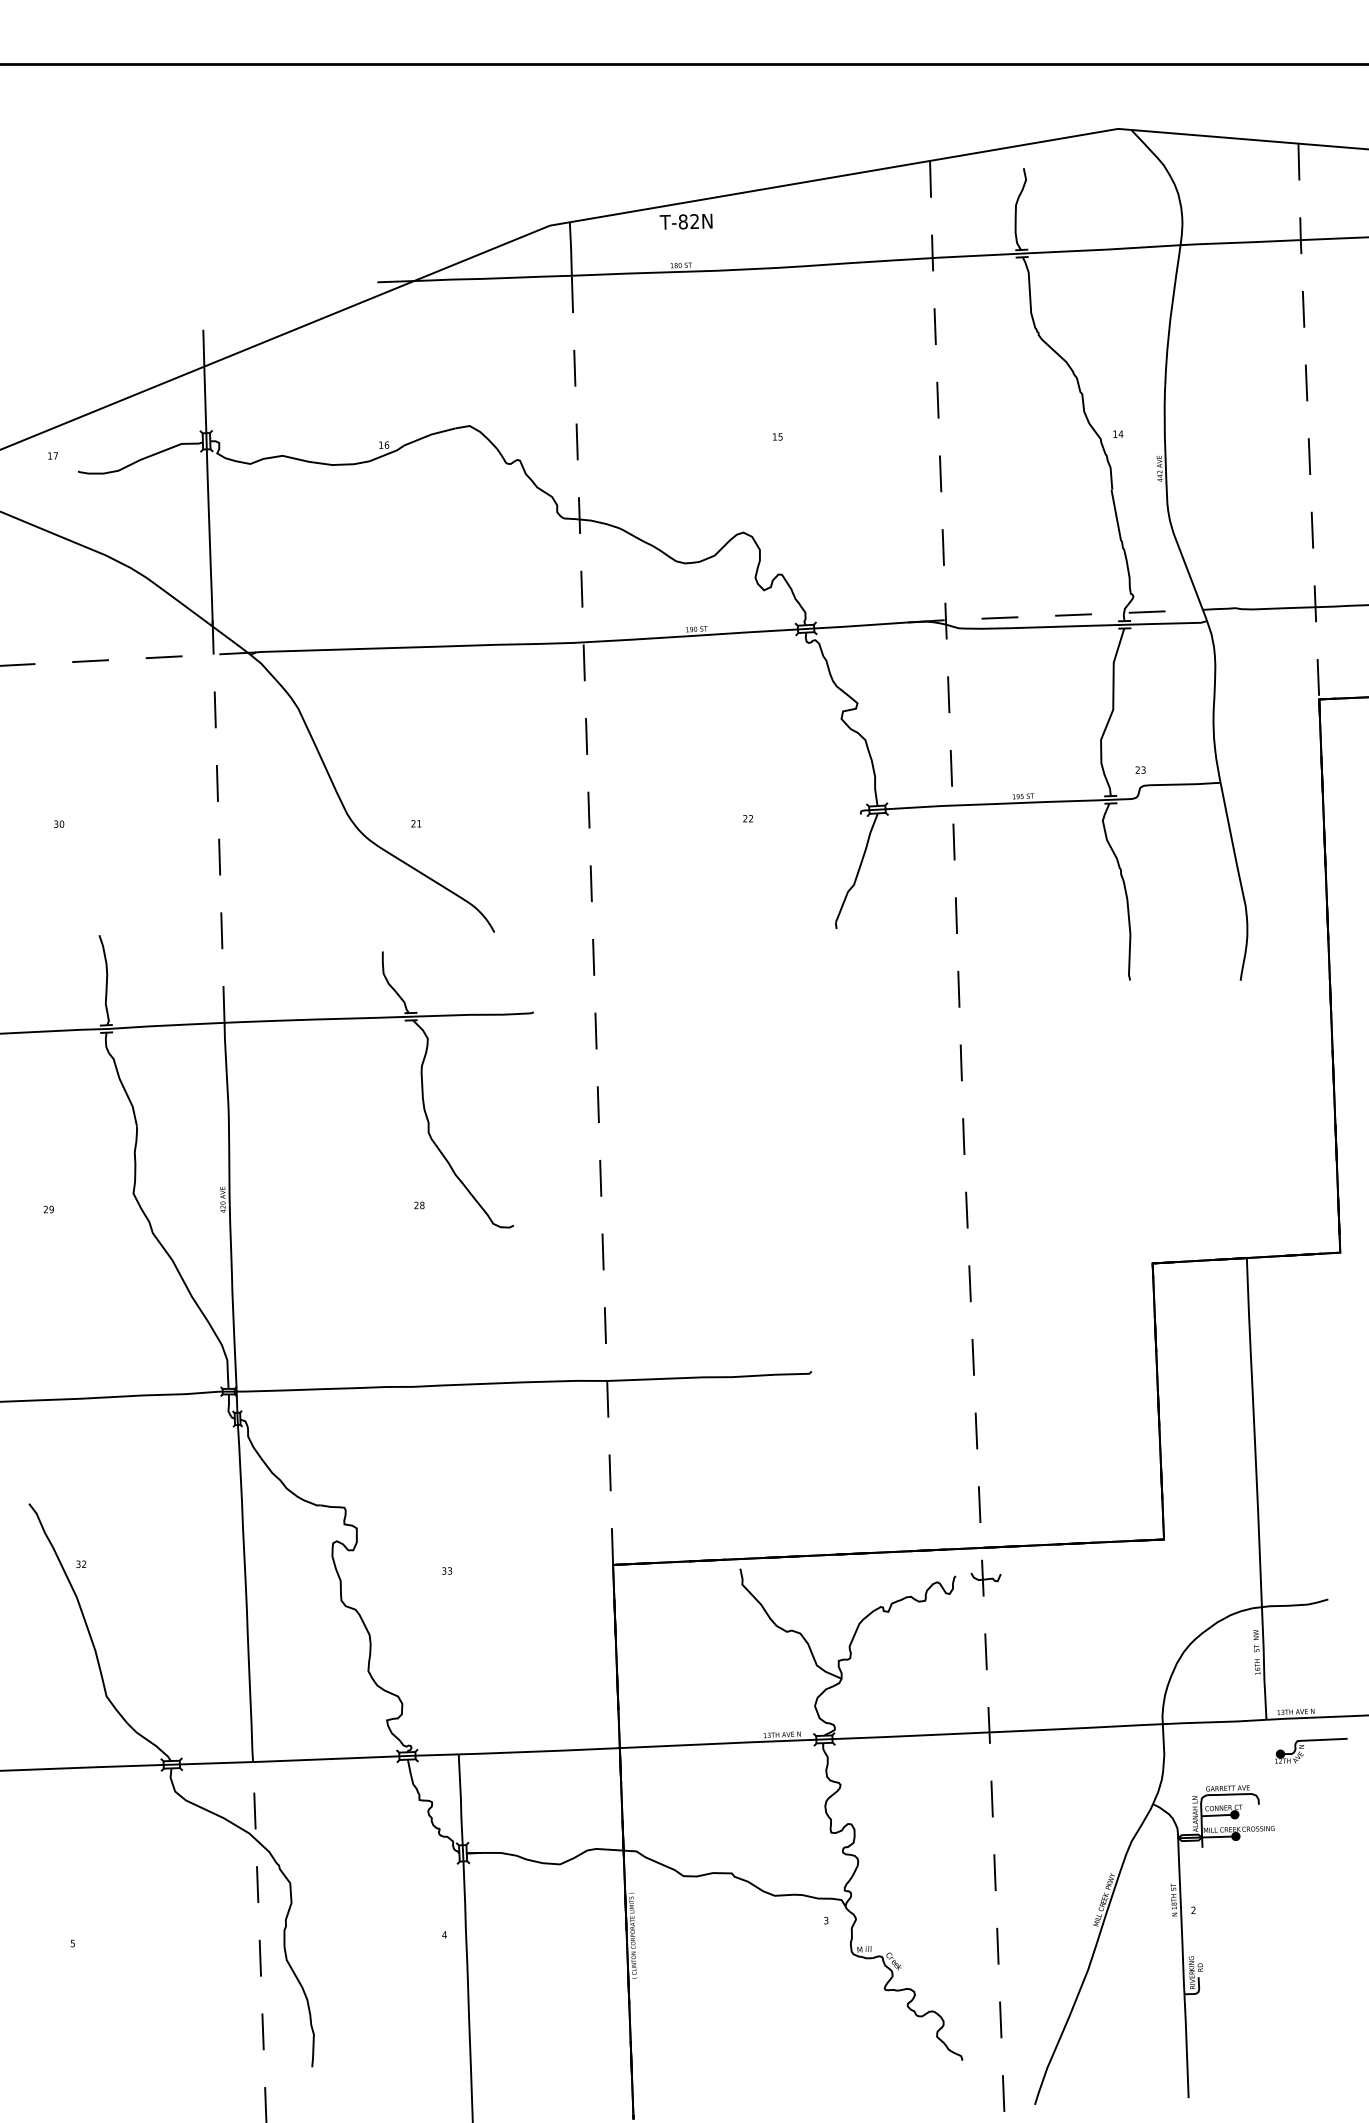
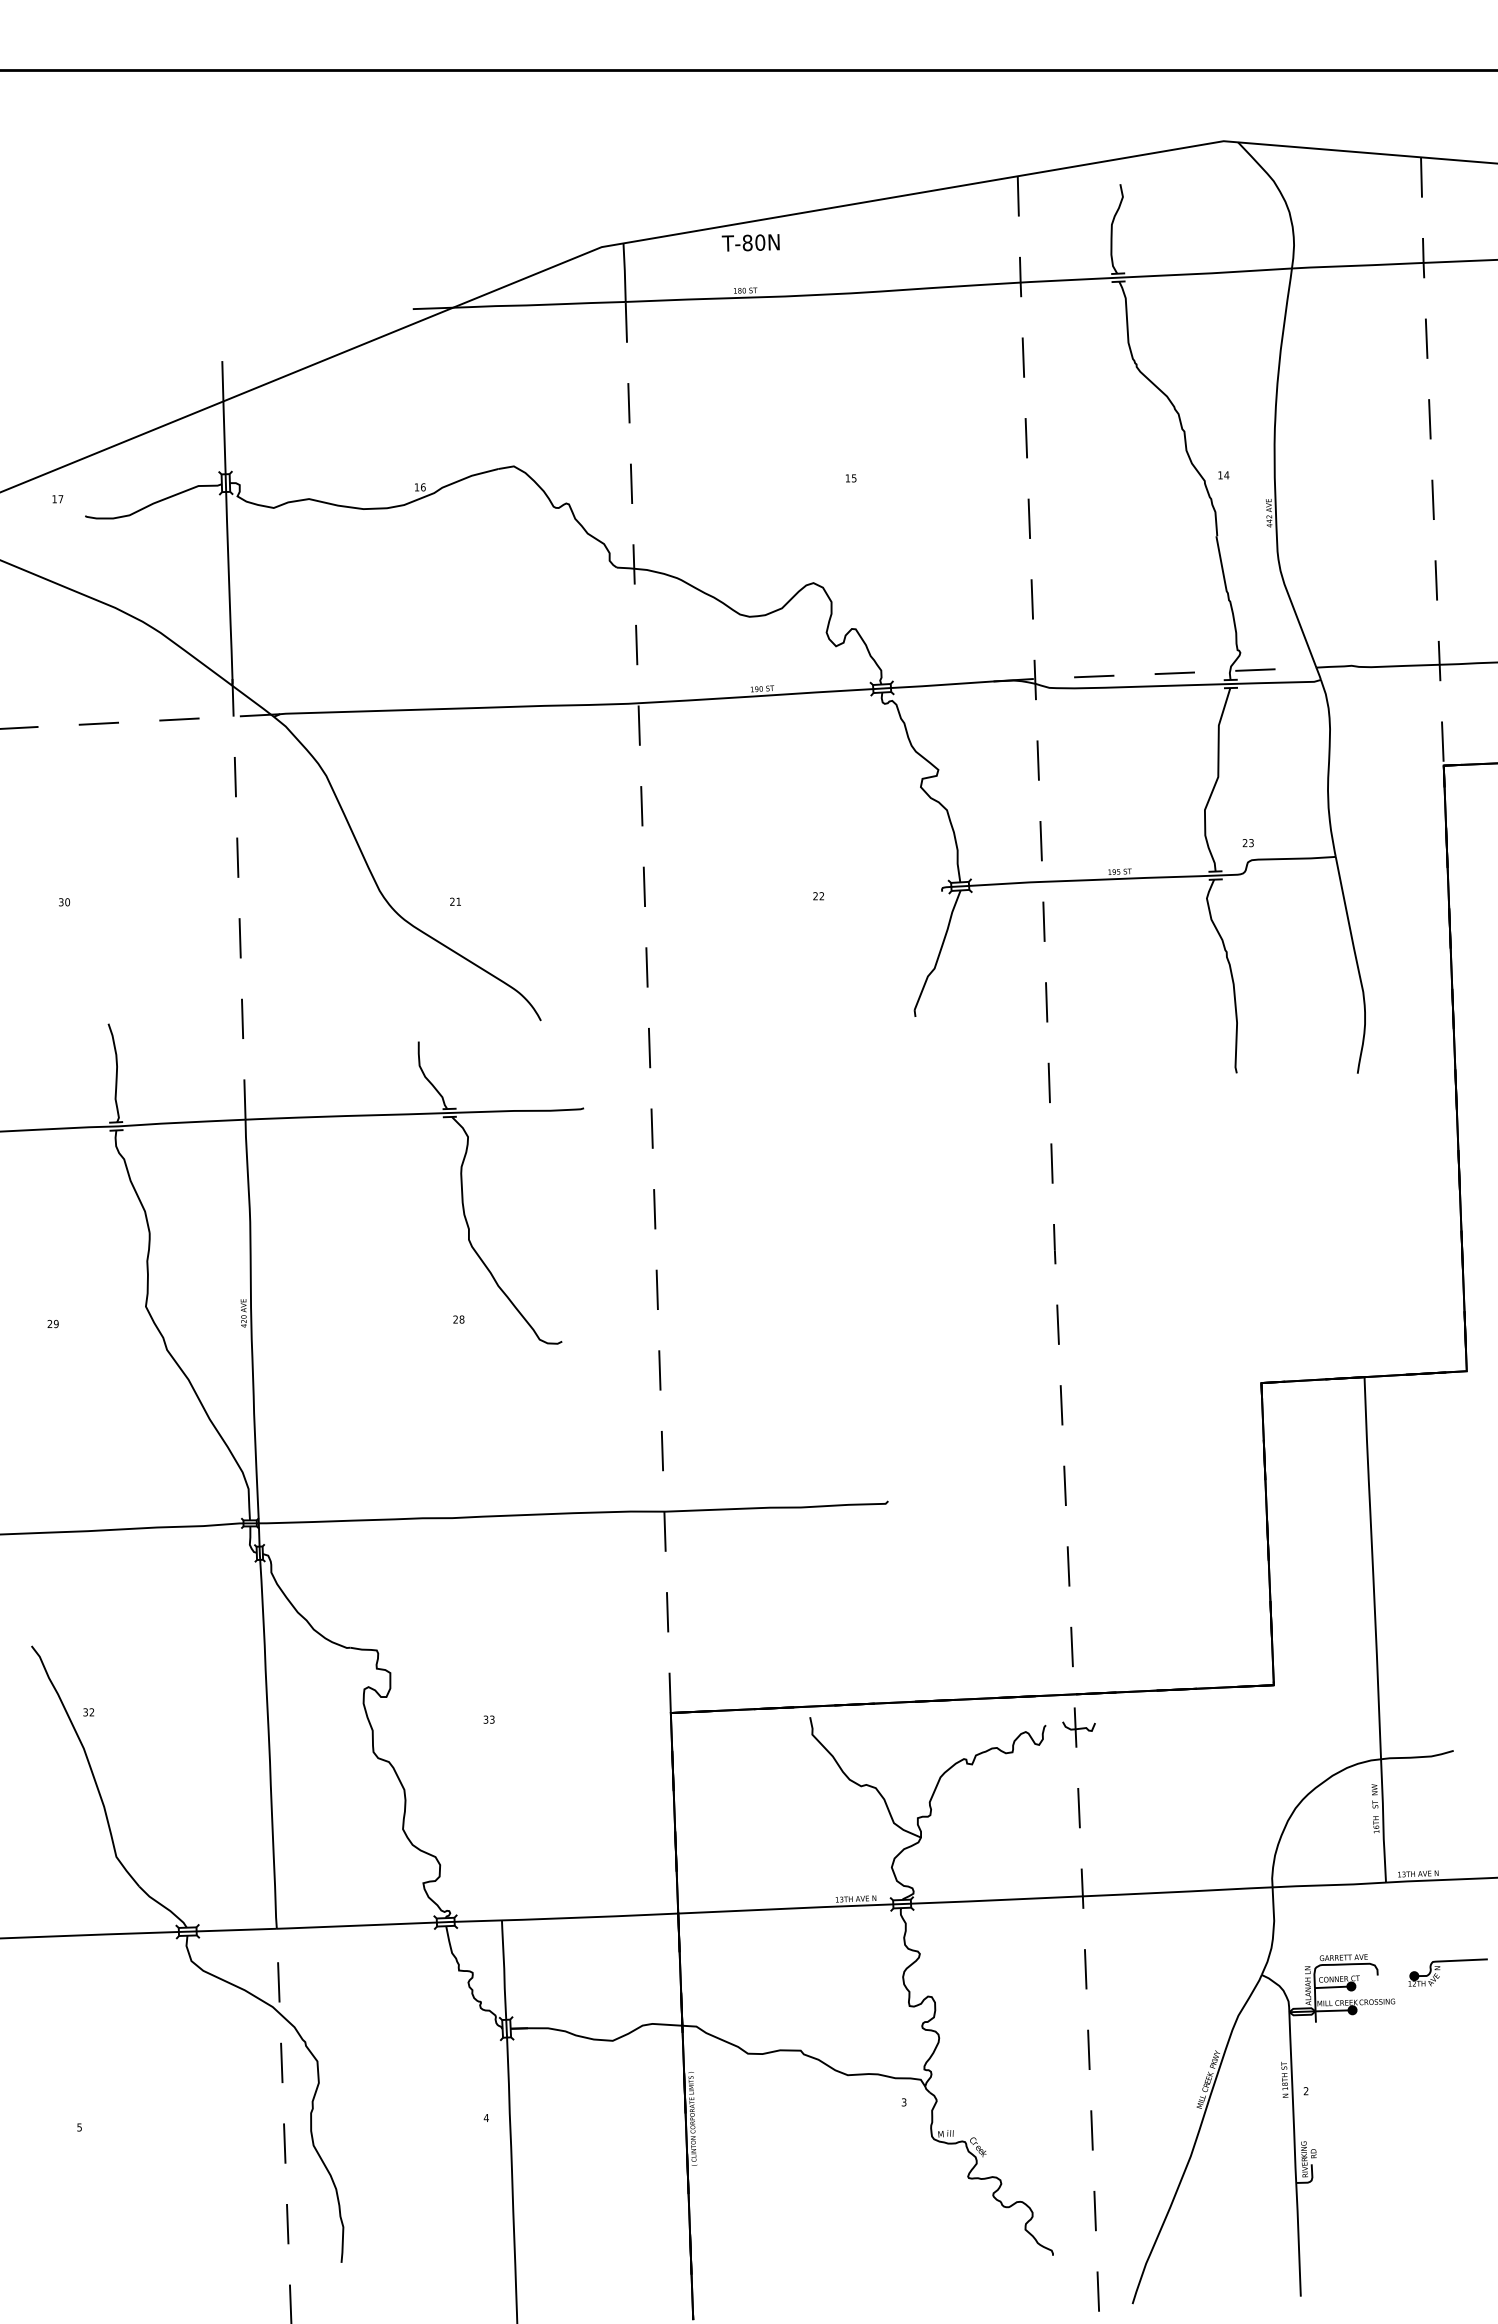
text: (695, 221) -> (760, 242), T-82N -> T-80N
part: (1304, 1748) -> (1440, 1969), moved

